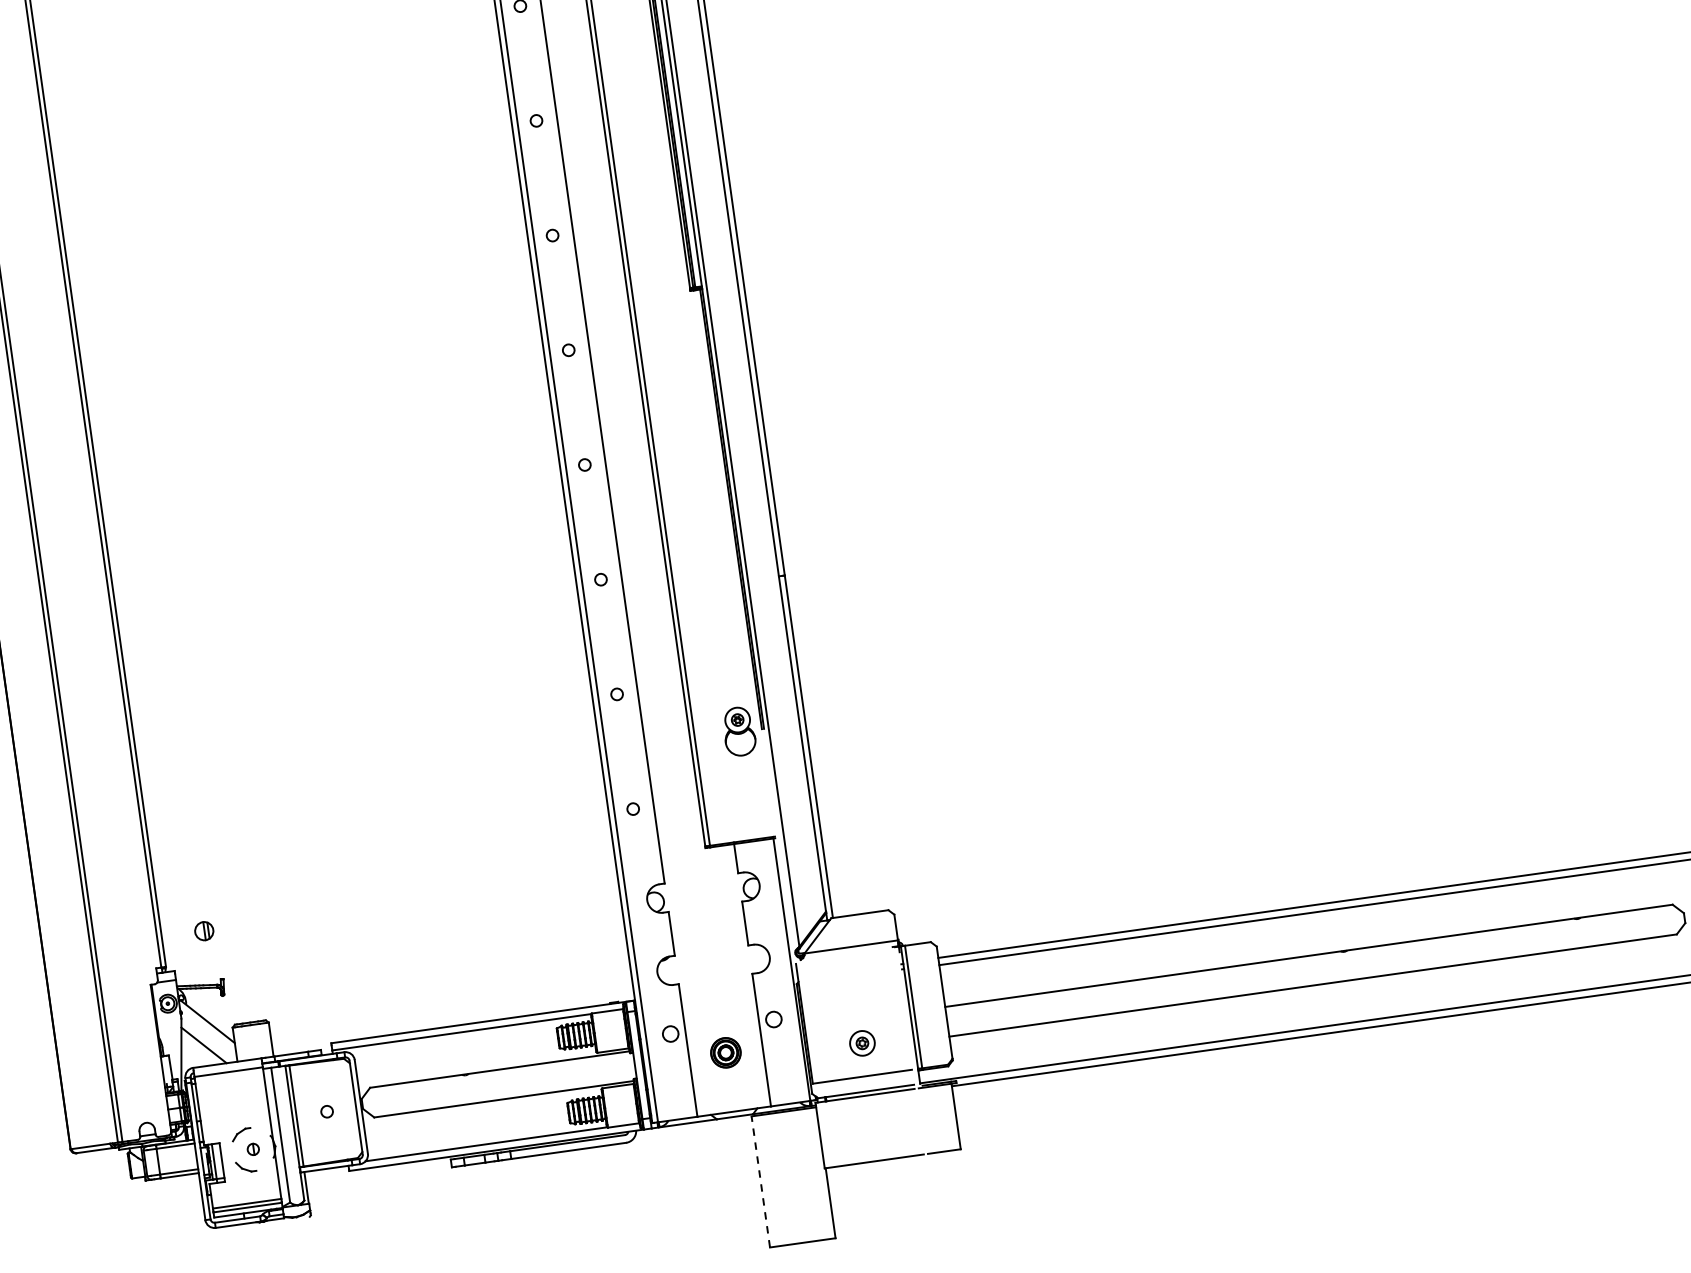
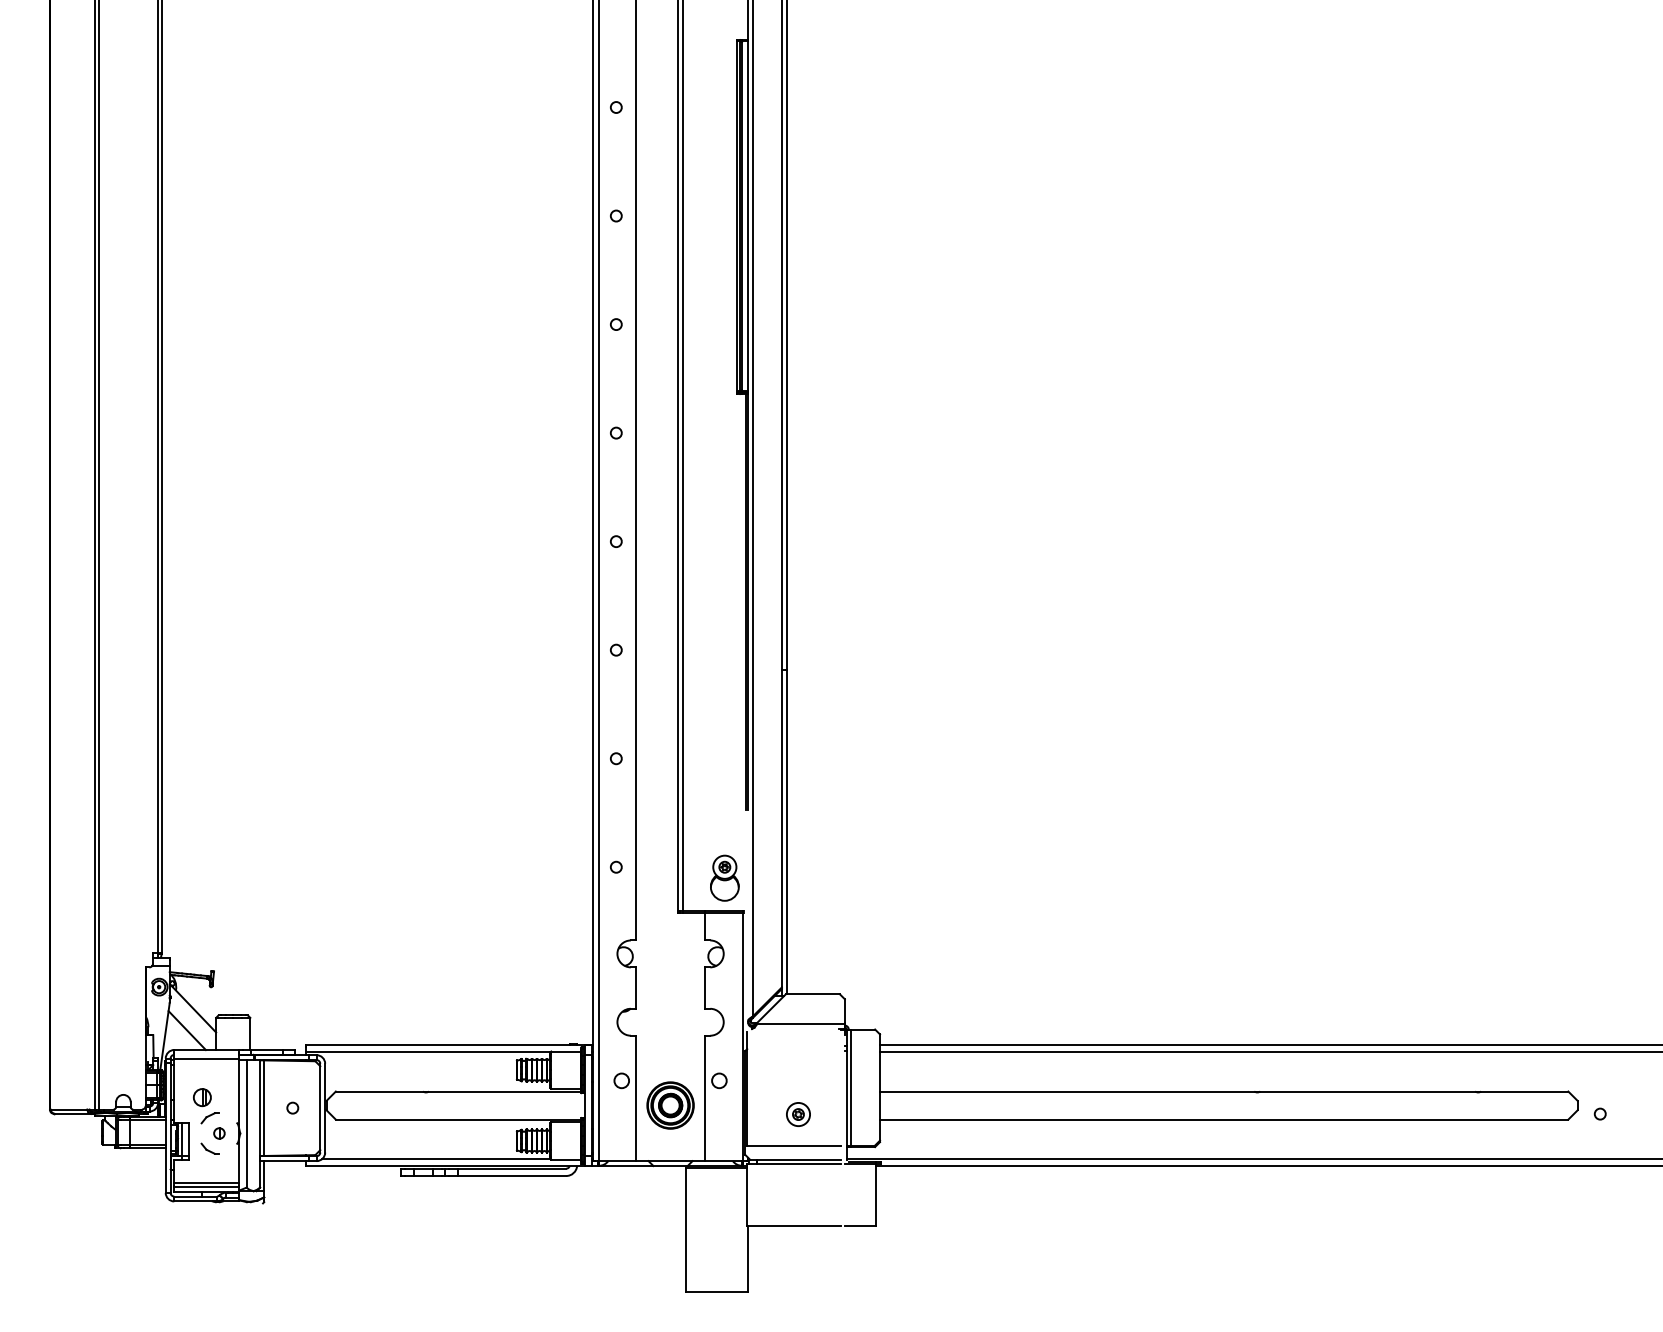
part: (738, 730) -> (724, 877), moved
part: (204, 931) -> (202, 1097), moved
part: (725, 1052) -> (670, 1105), size x1.67
line: (761, 1181) -> (686, 1229), dashed -> solid

